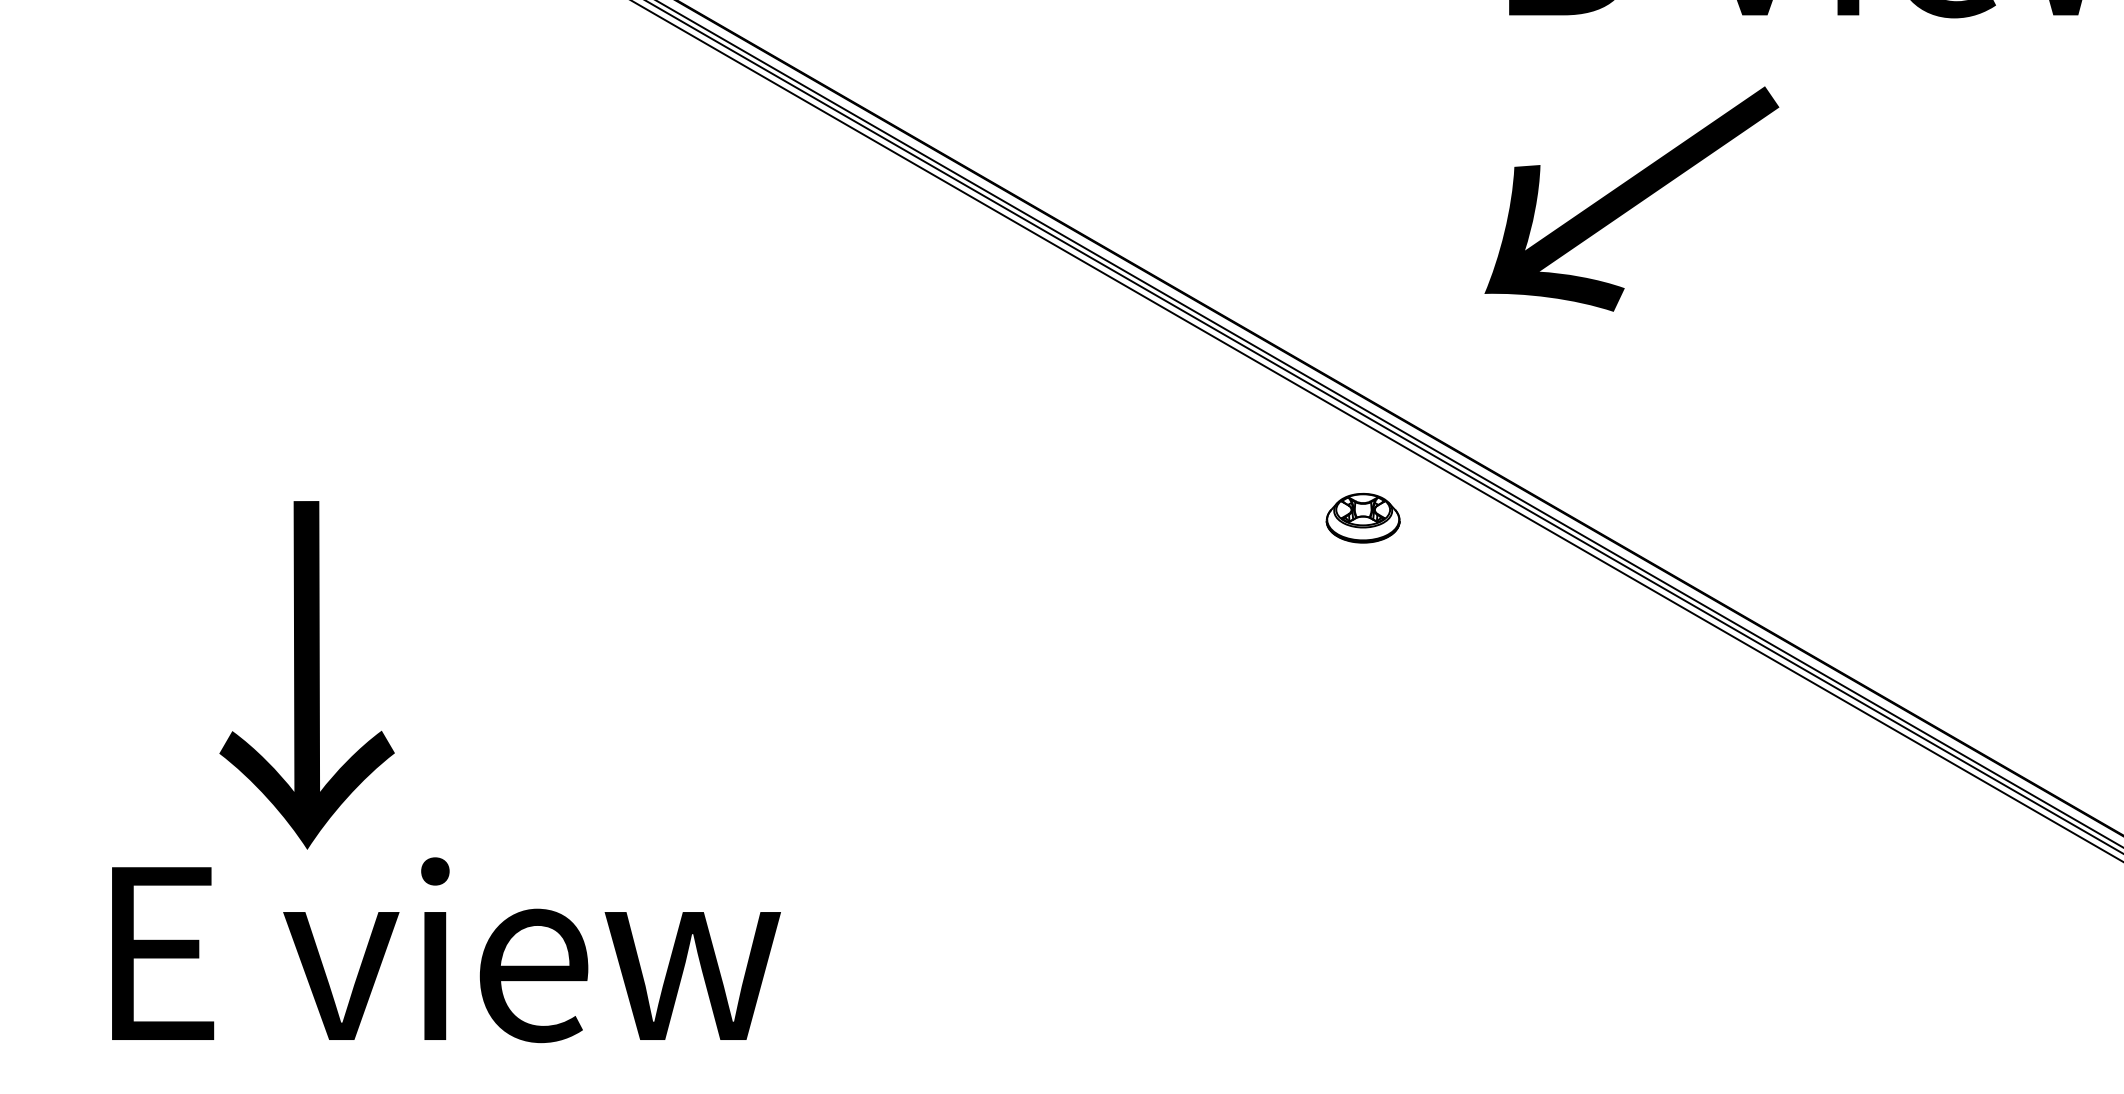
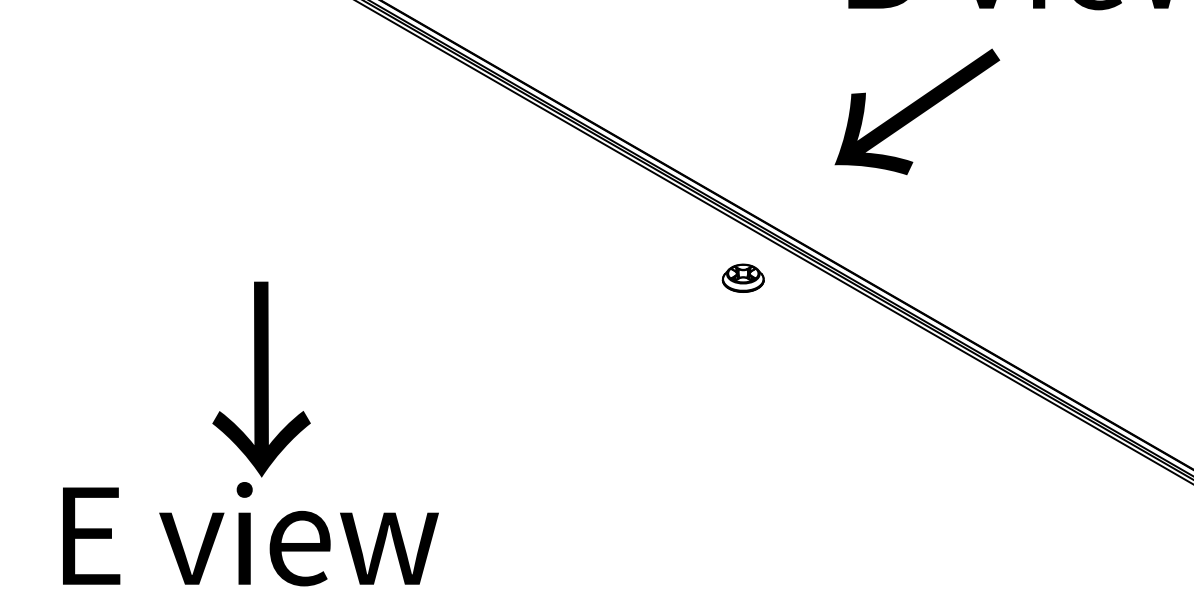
part: (1361, 516) -> (742, 277), moved
text: (306, 675) -> (261, 379), moved

